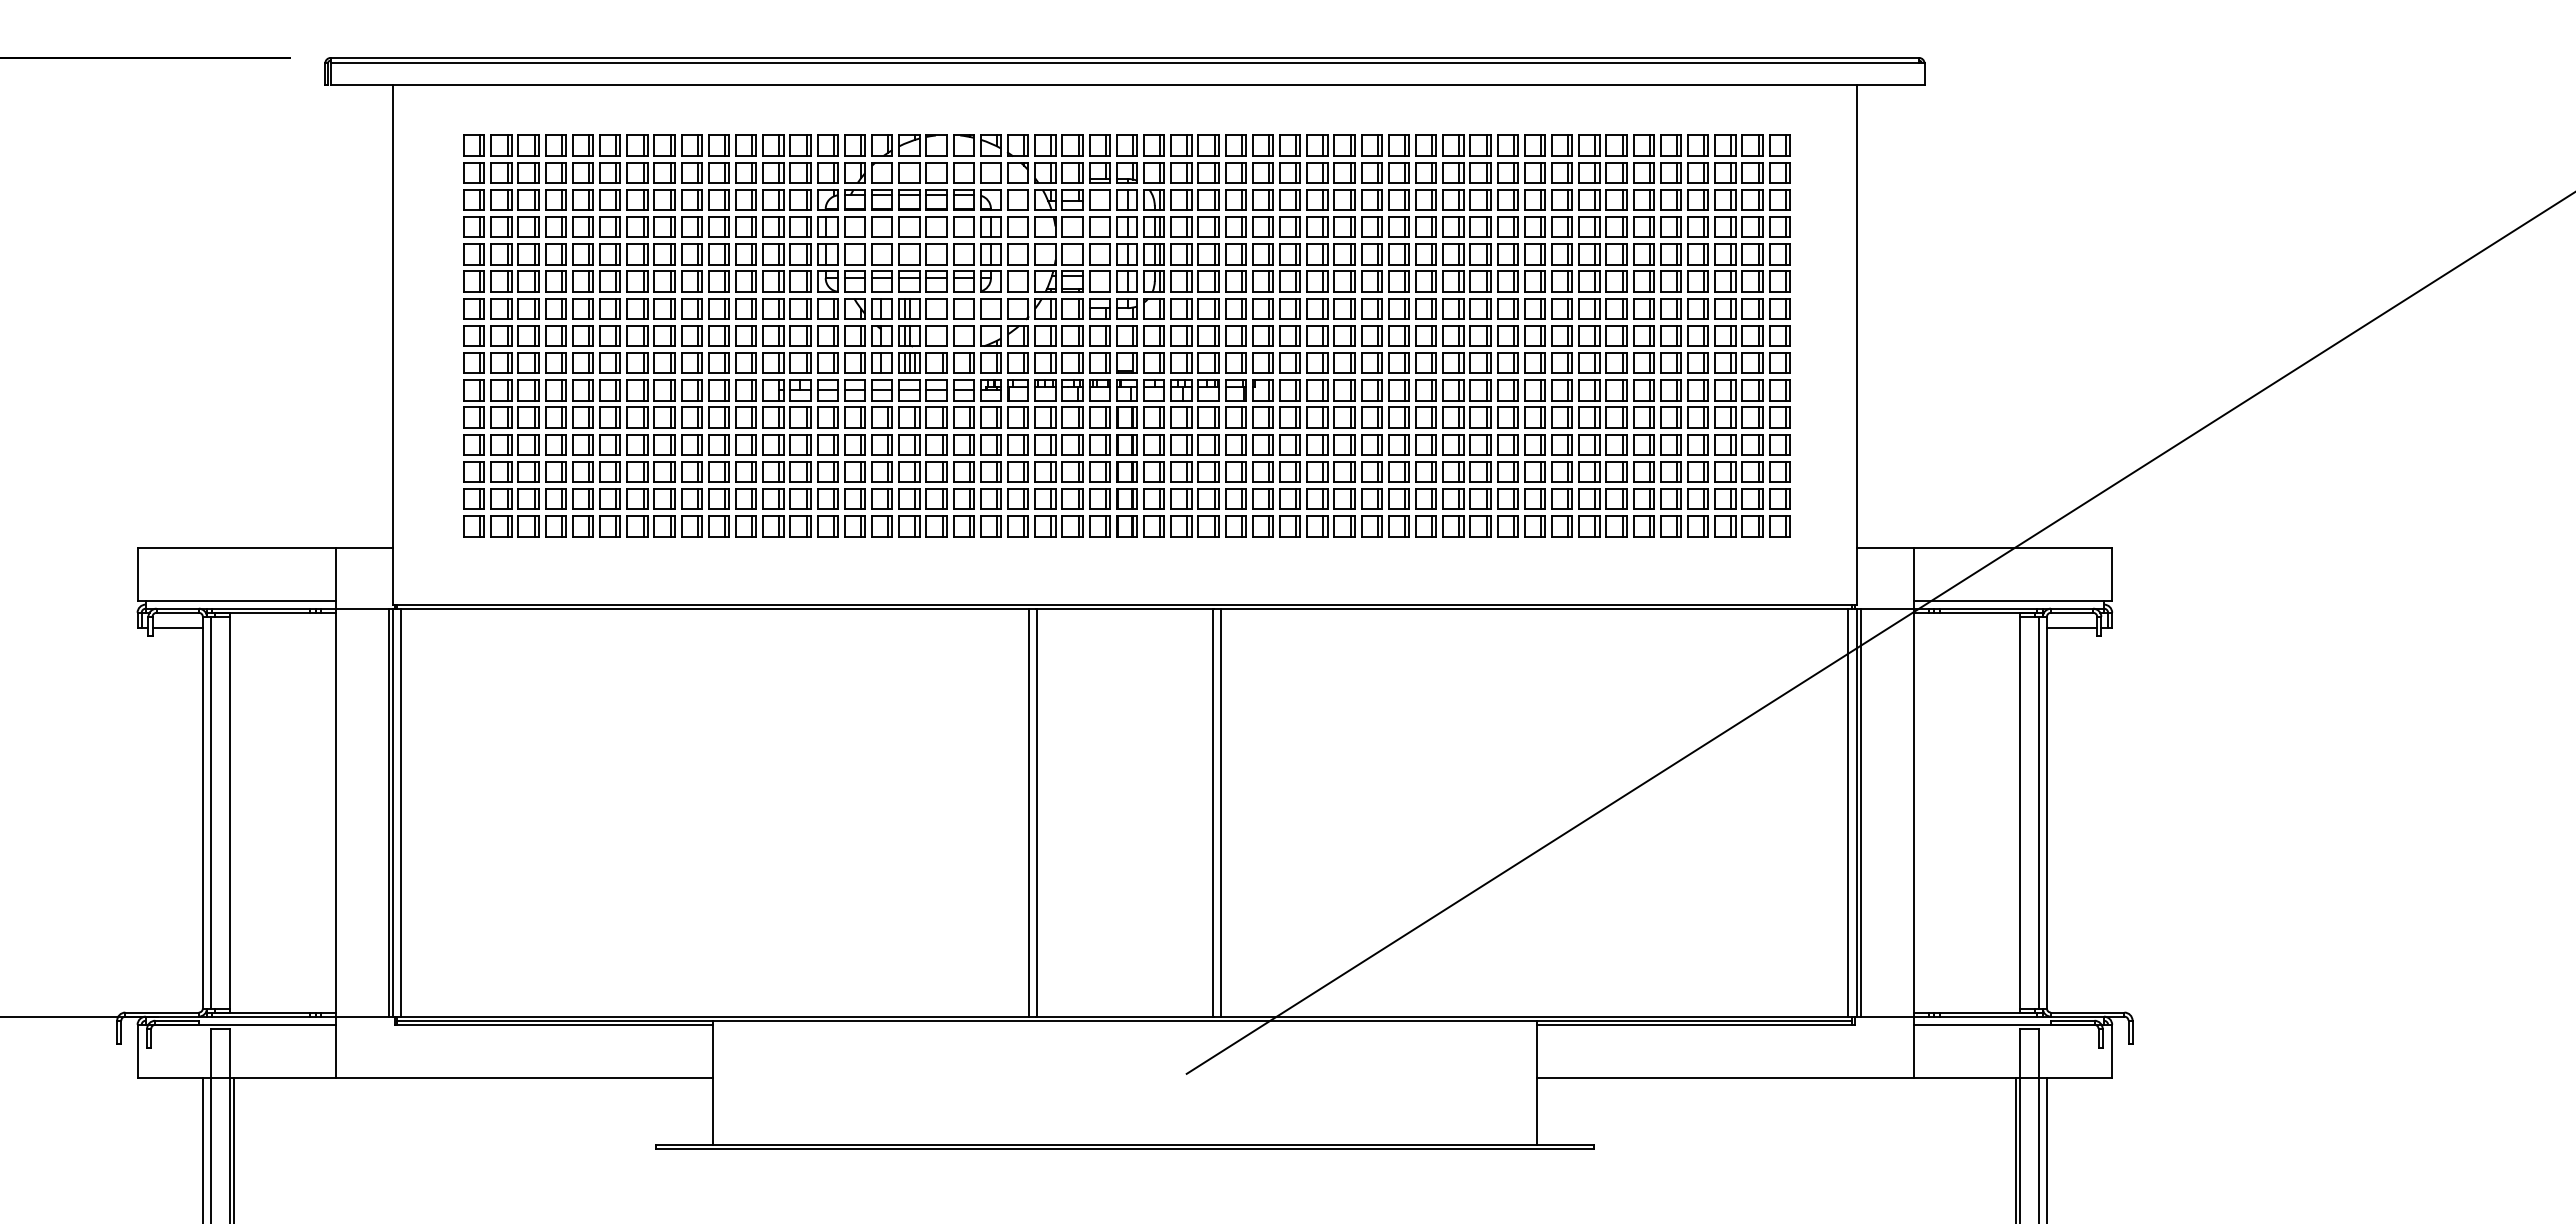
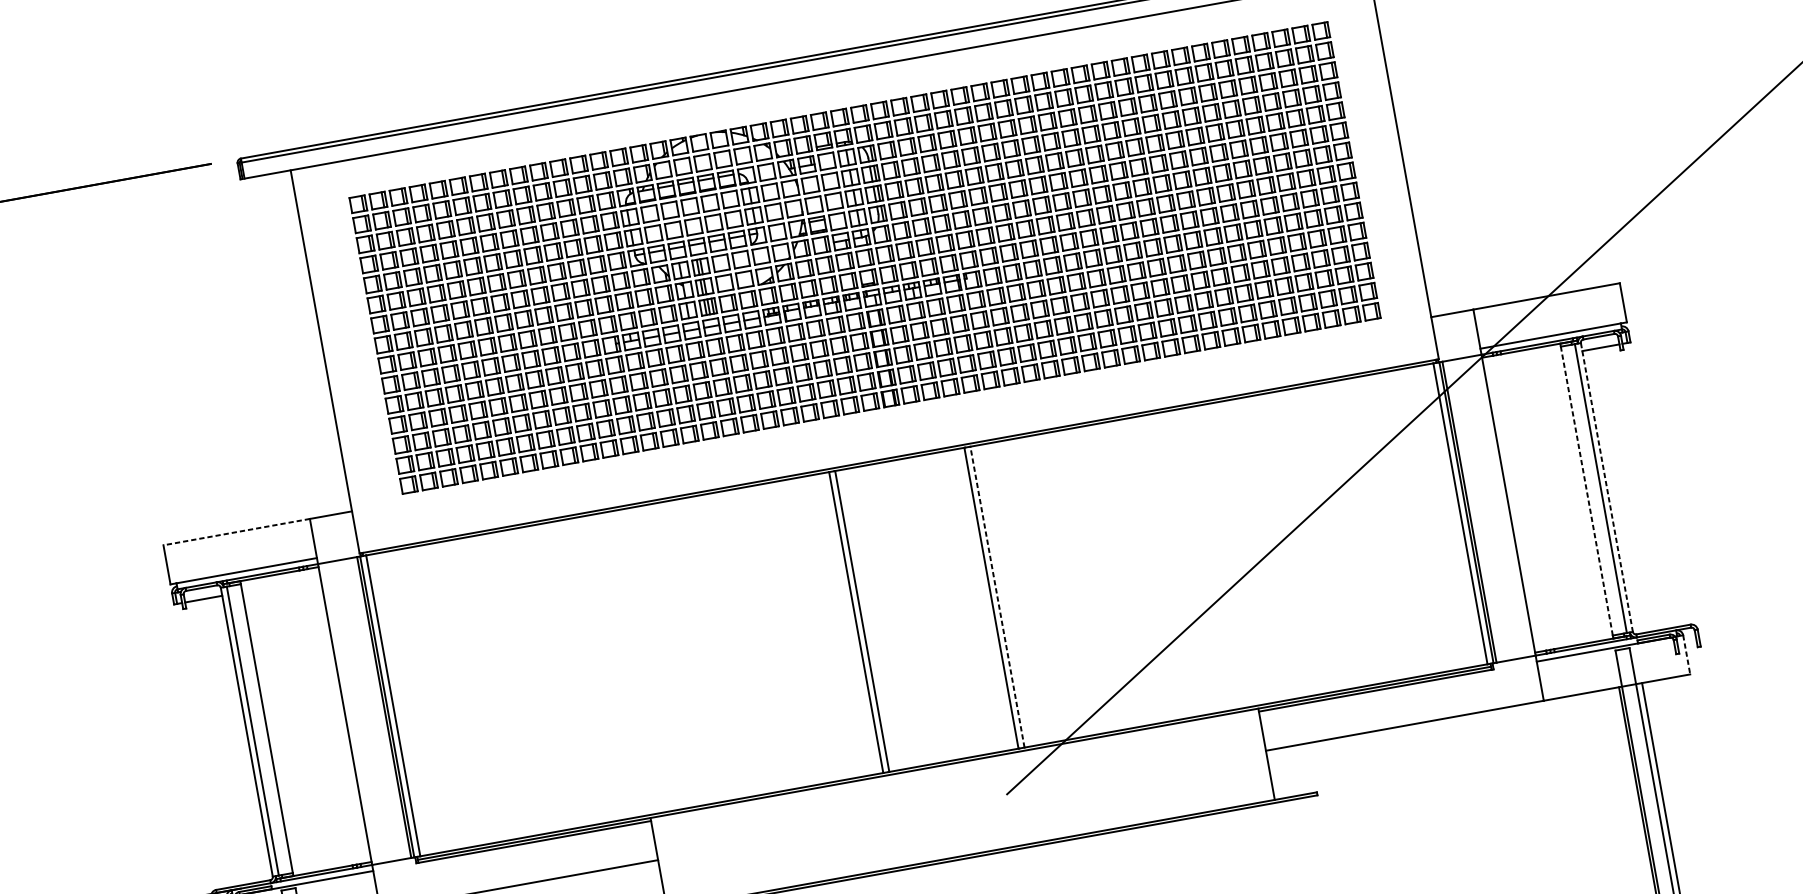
line: (236, 547) -> (236, 532), solid -> dashed
line: (1220, 812) -> (997, 597), solid -> dashed
line: (2019, 812) -> (1586, 491), solid -> dashed
line: (2046, 812) -> (1606, 487), solid -> dashed
line: (2112, 1051) -> (1686, 654), solid -> dashed

